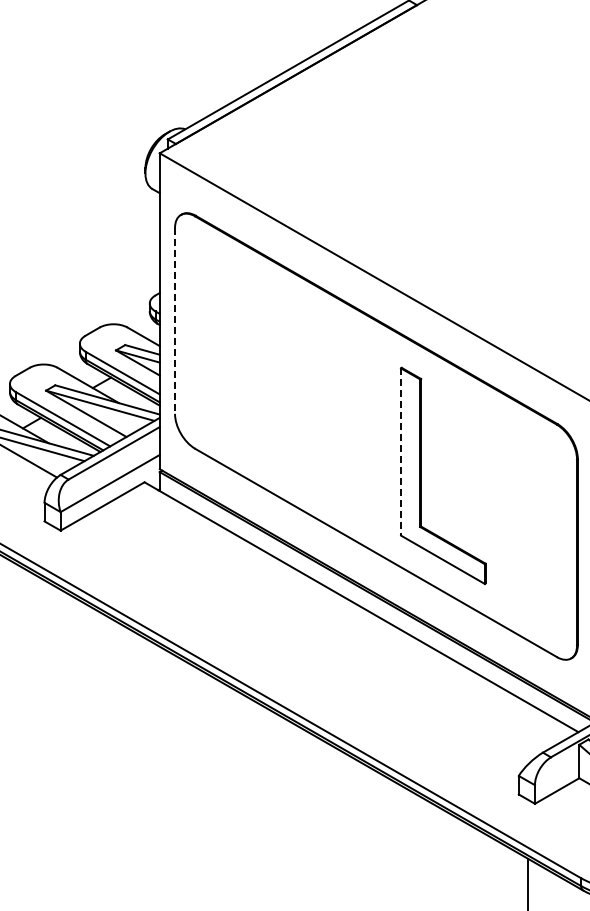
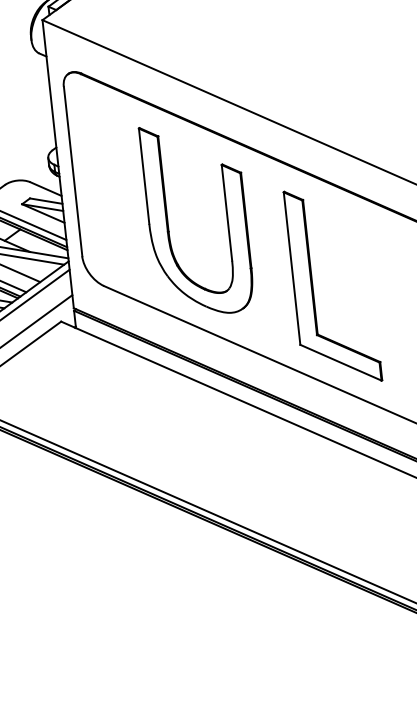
line: (175, 321) -> (73, 171), dashed -> solid
part: (272, 386) -> (168, 221), added
line: (401, 452) -> (292, 269), dashed -> solid

